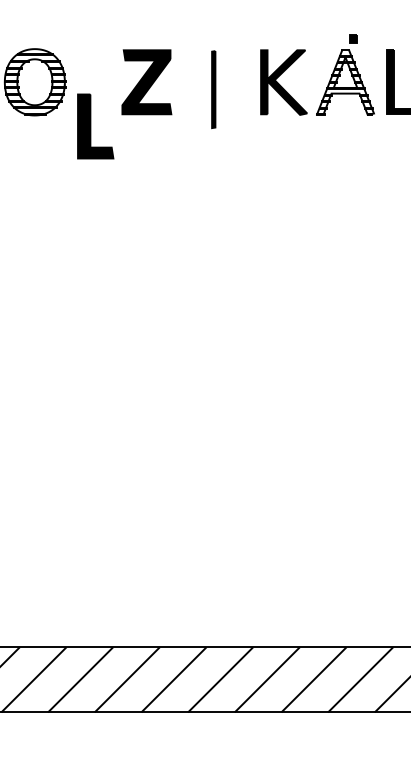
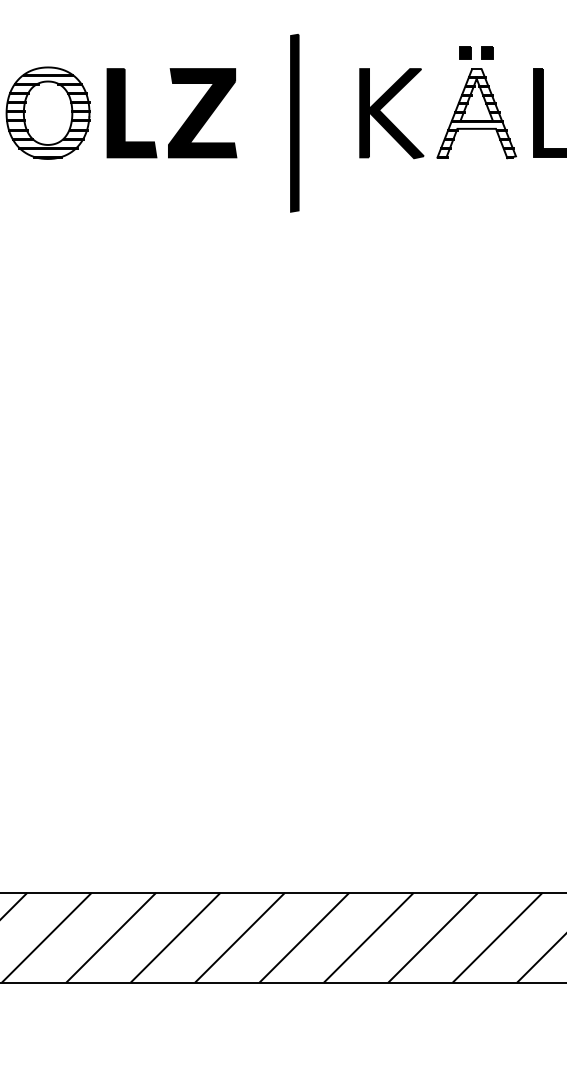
part: (337, 38) -> (465, 52), added
part: (213, 89) -> (294, 123), size x1.67
part: (95, 126) -> (131, 113), moved

